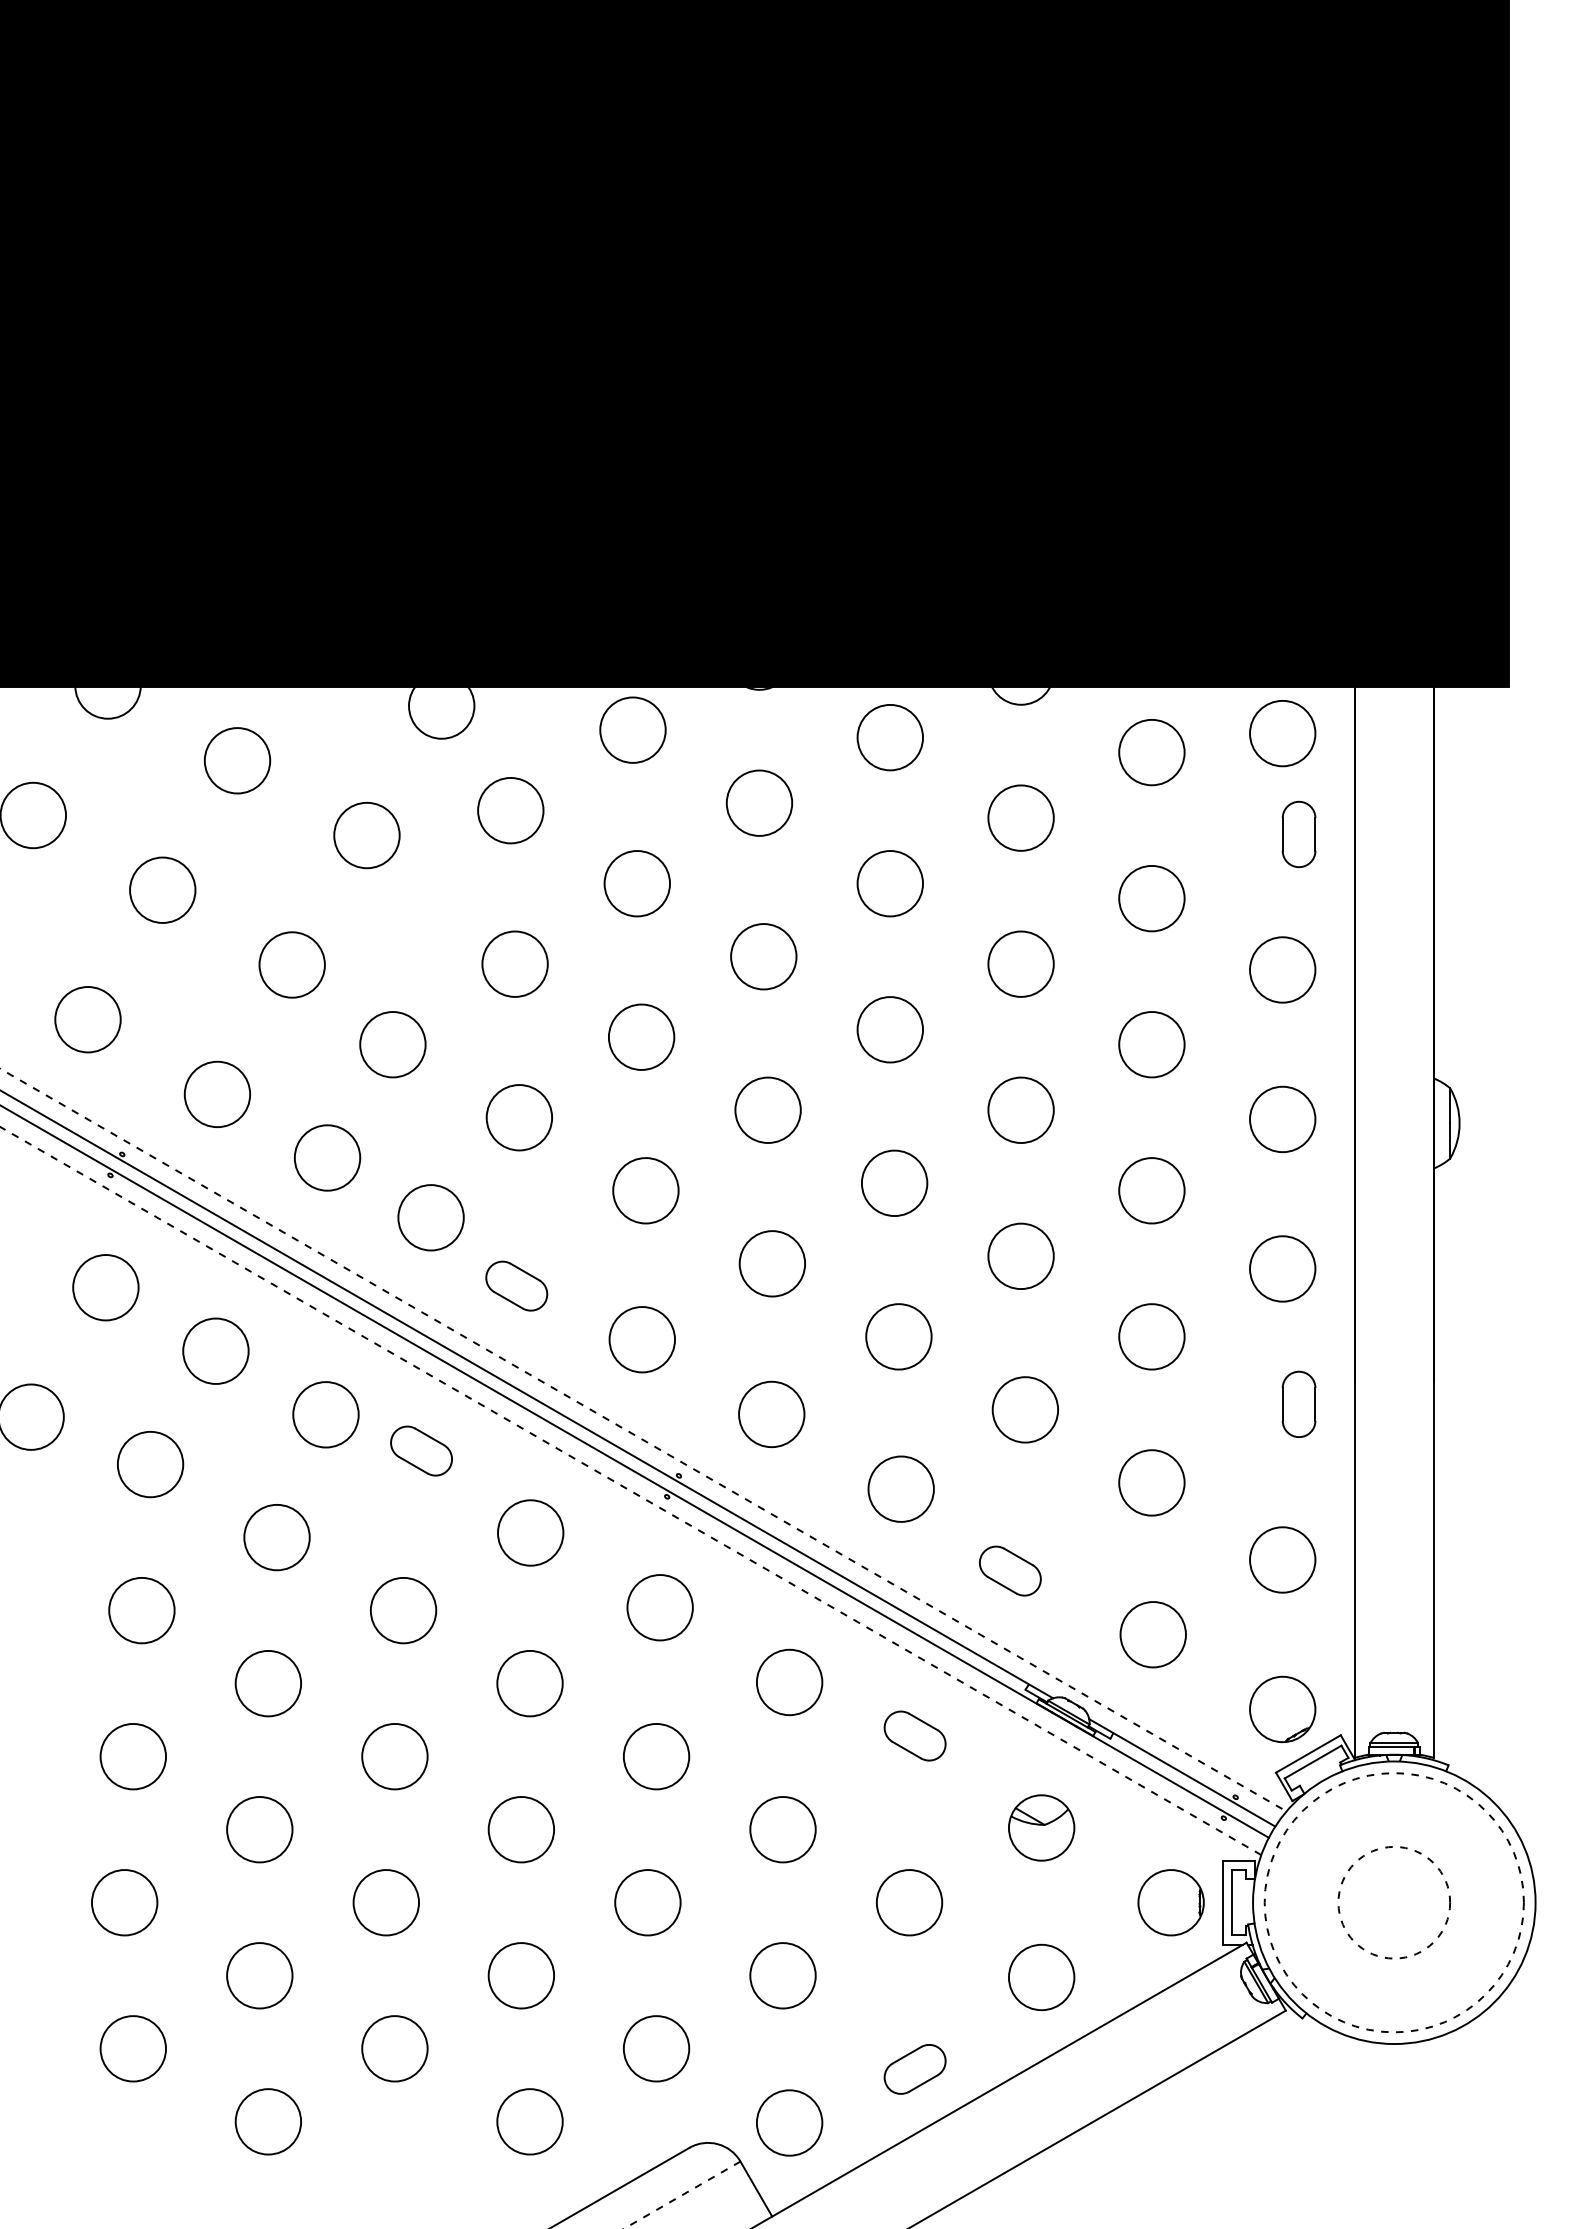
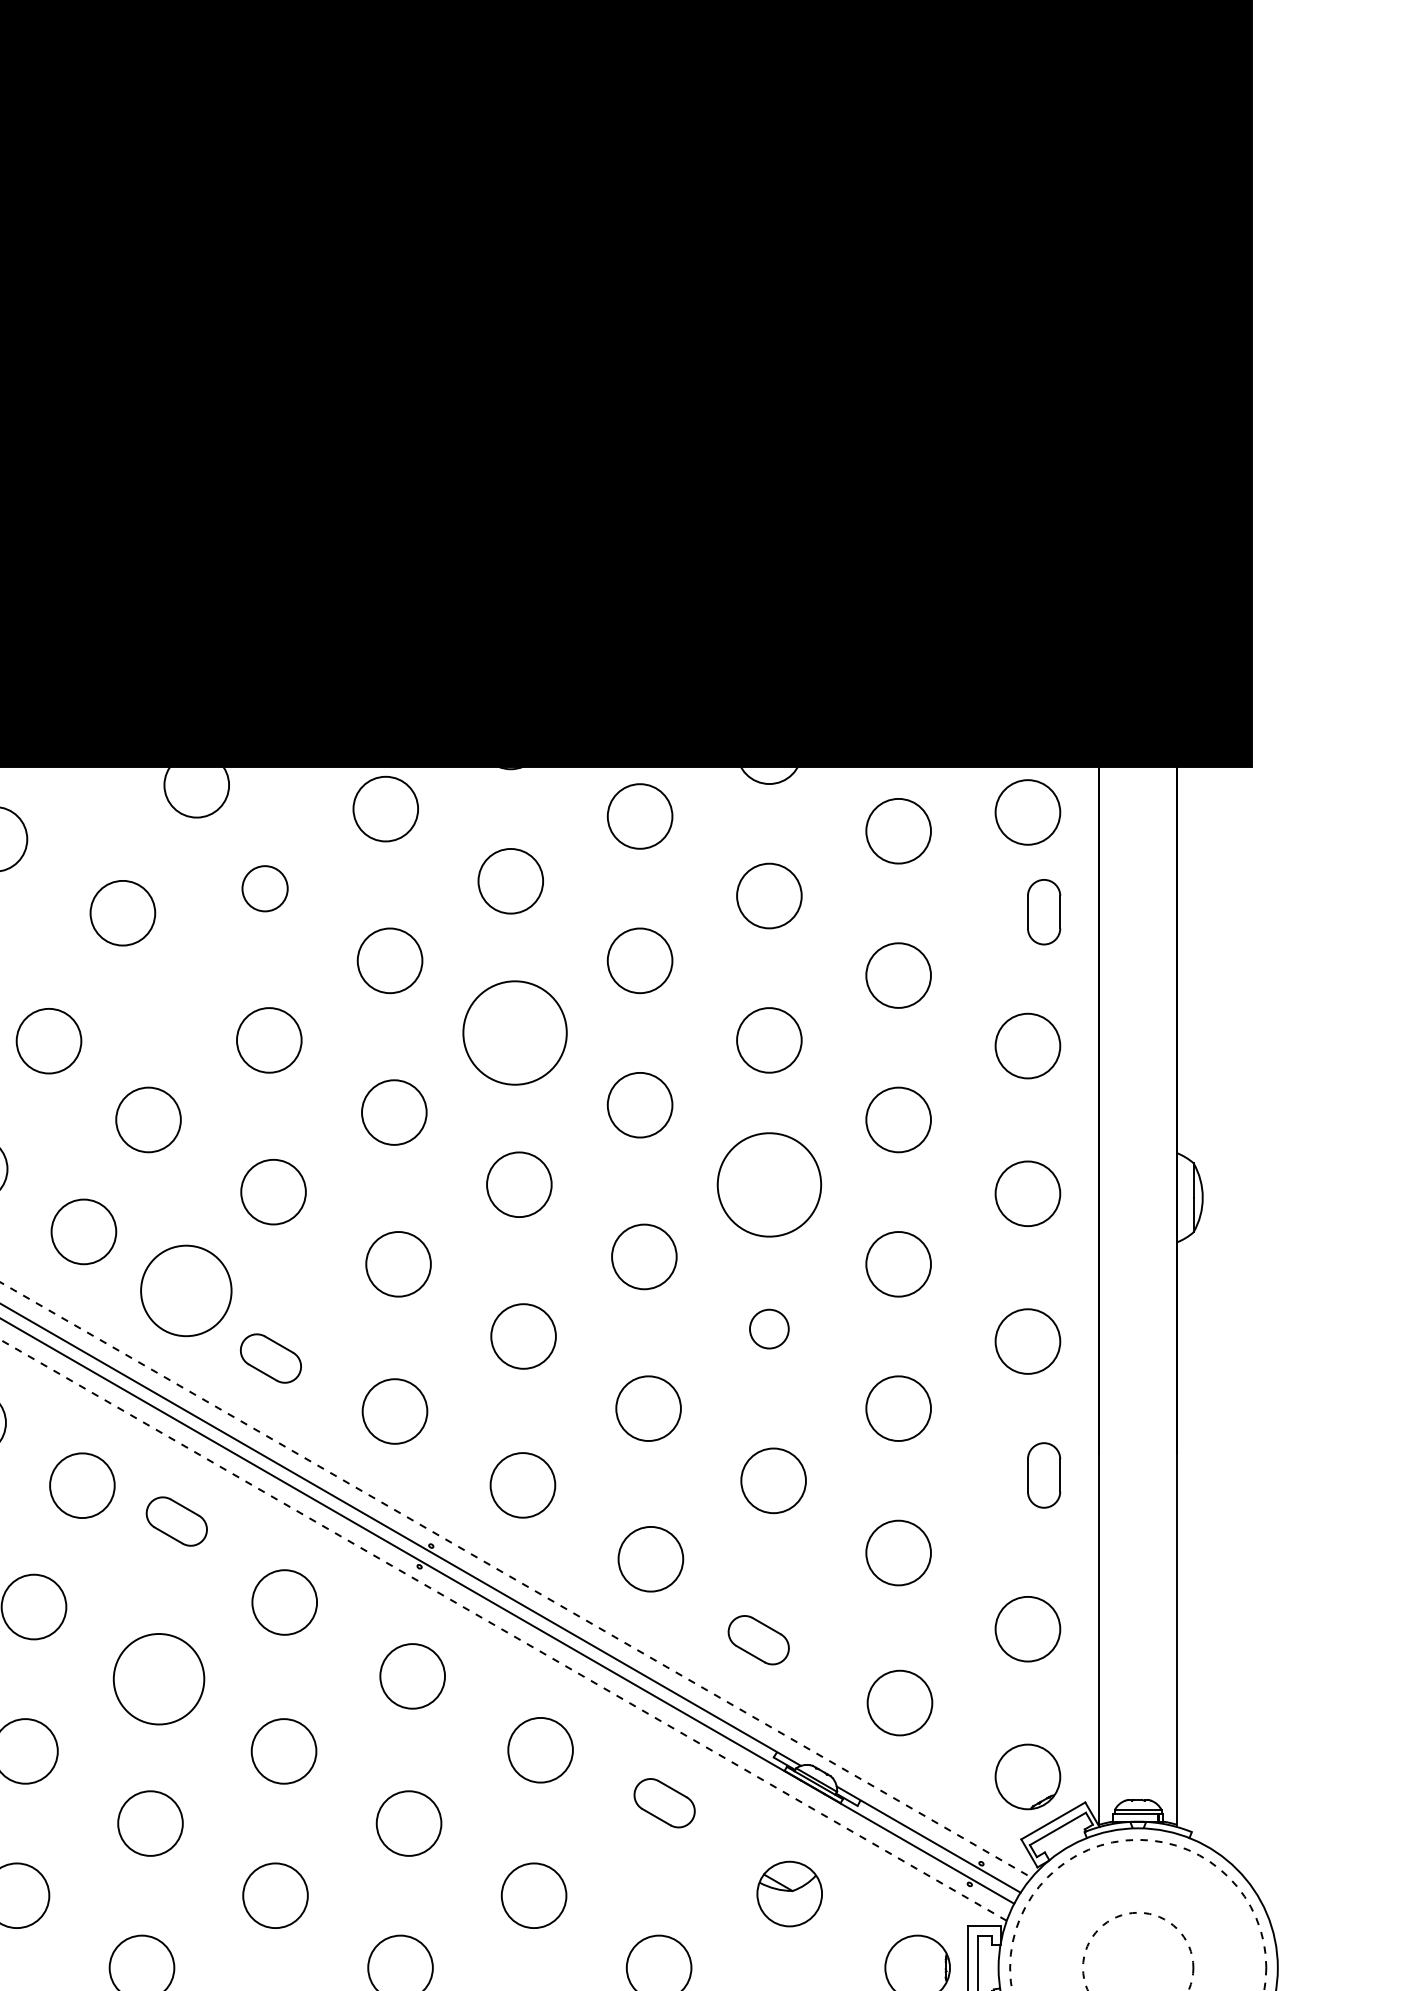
circle: (510, 810) -> (264, 888), size x0.7
circle: (763, 956) -> (514, 1032), size x1.6
circle: (1020, 1109) -> (768, 1183), size x1.6
circle: (430, 1217) -> (185, 1290), size x1.4
circle: (1020, 1256) -> (768, 1329), size x0.6
circle: (403, 1610) -> (159, 1679), size x1.4

